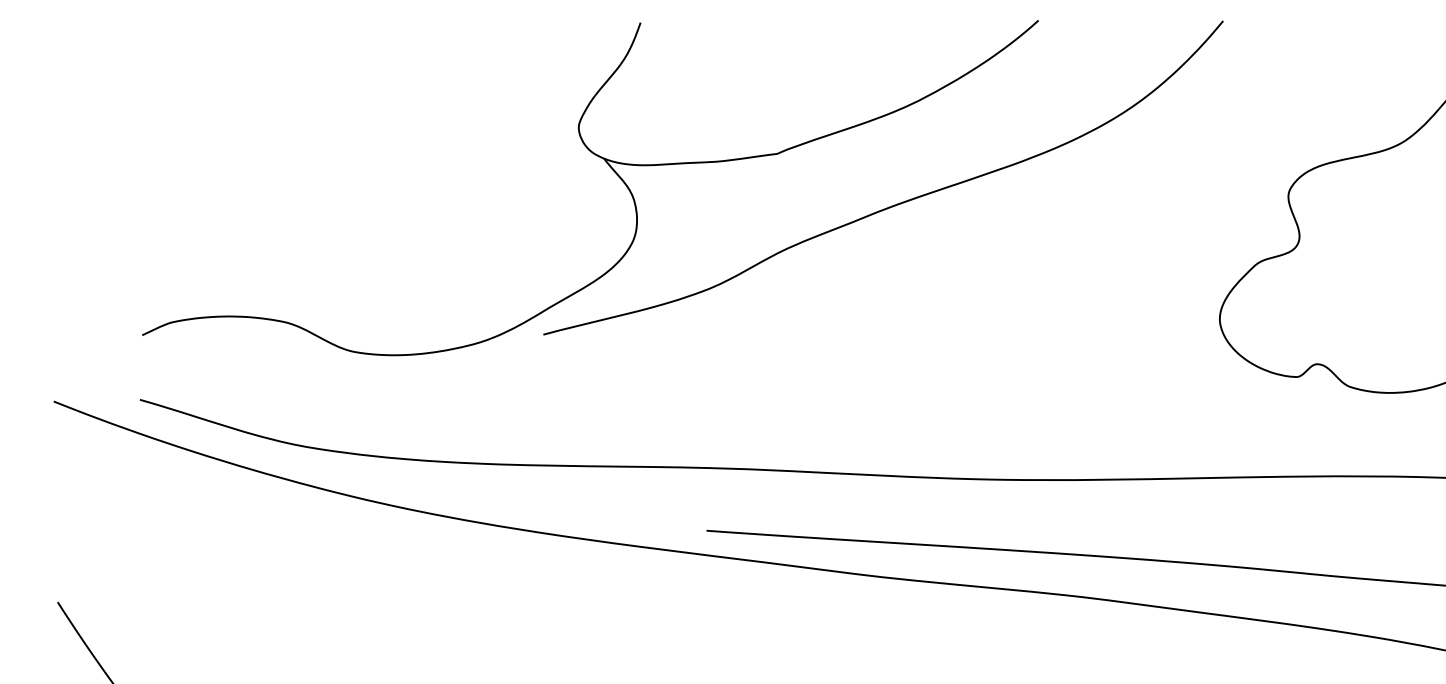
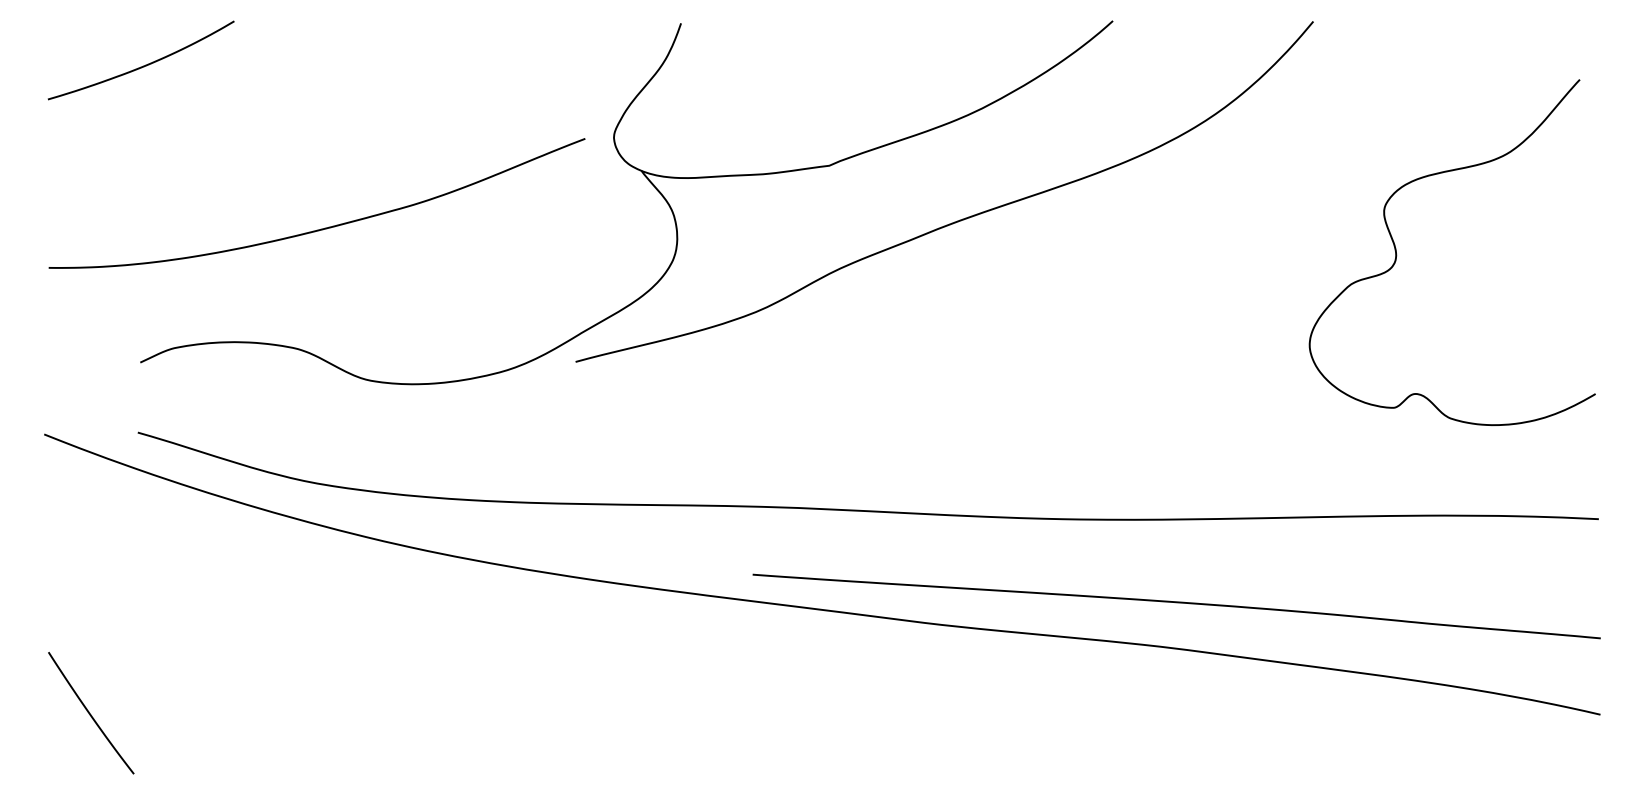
curve: (145, 61) -> (143, 65), added
curve: (309, 211) -> (321, 228), added

